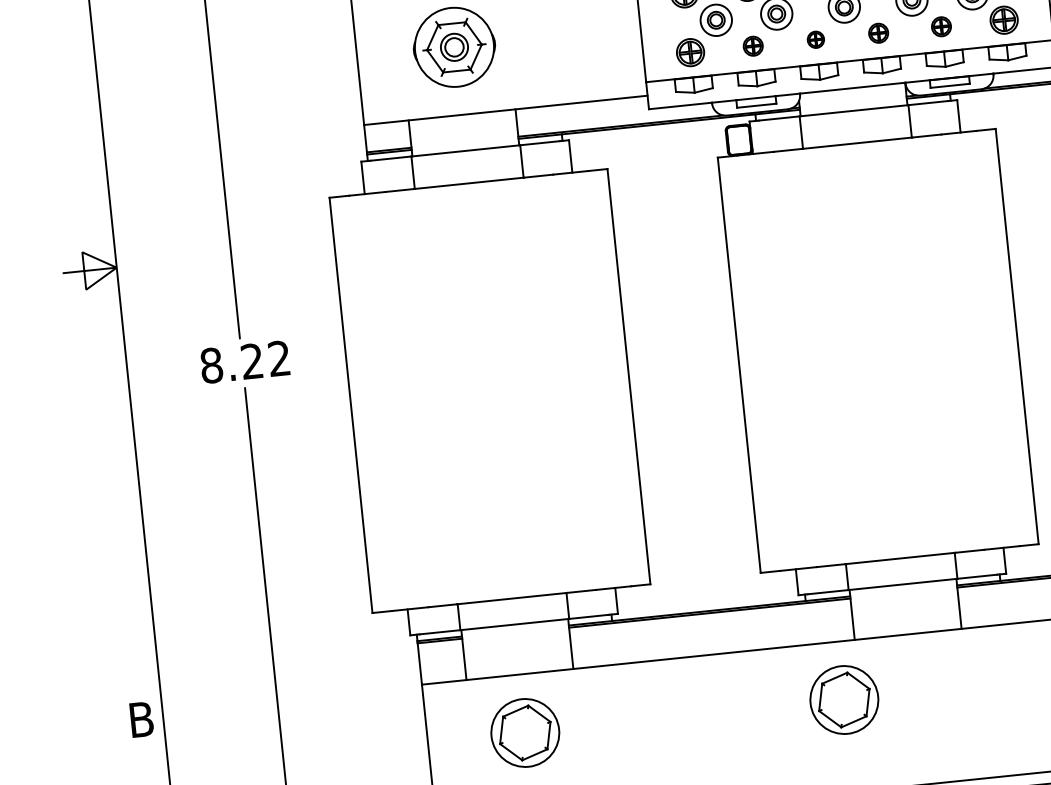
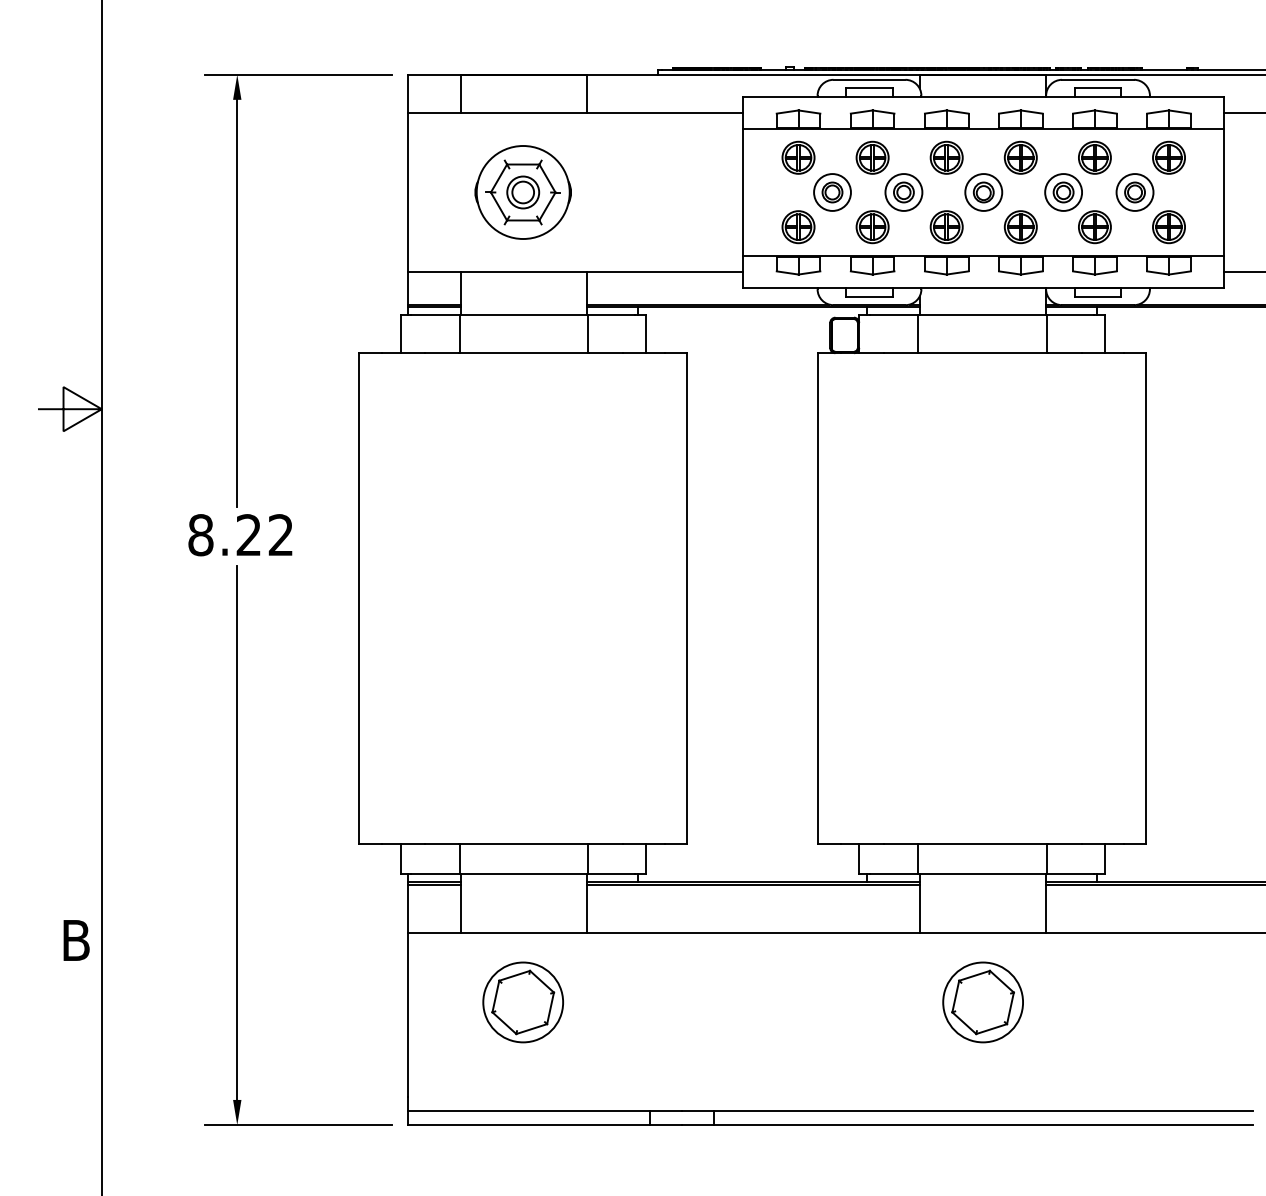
part: (941, 27) -> (1094, 227), size x1.43
part: (878, 33) -> (1020, 227), size x1.43
part: (815, 39) -> (946, 227), size x1.67
part: (753, 46) -> (872, 227), size x1.43
part: (843, 700) -> (982, 1002), moved

